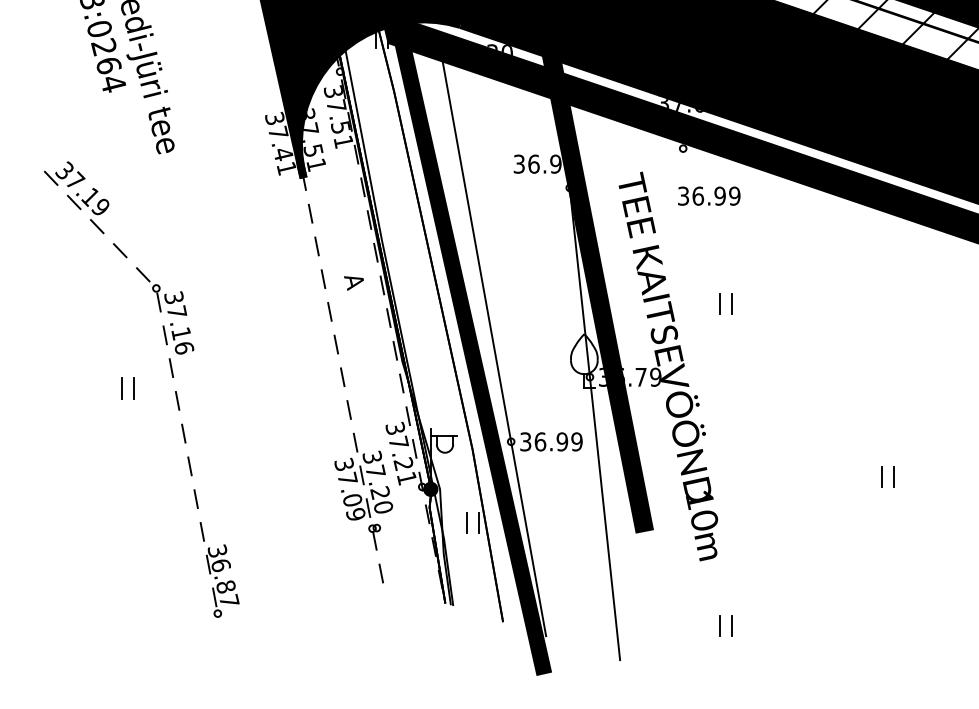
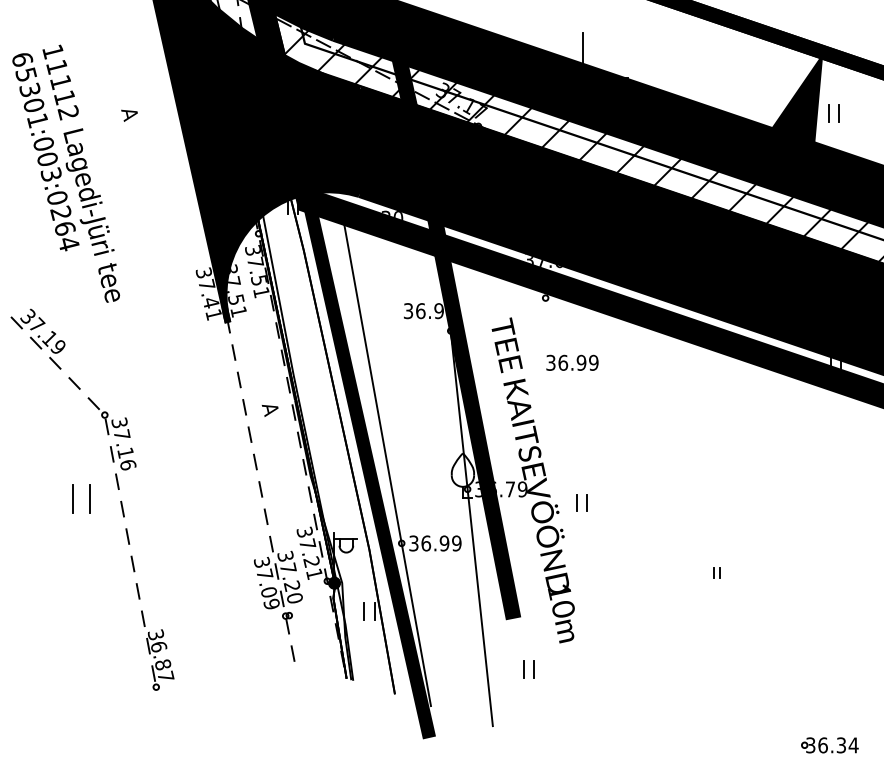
text: (709, 195) -> (572, 362), moved
part: (726, 303) -> (581, 502), moved
part: (127, 388) -> (80, 498), size x1.6
part: (887, 476) -> (716, 572), size x0.6
part: (726, 625) -> (528, 669), moved

